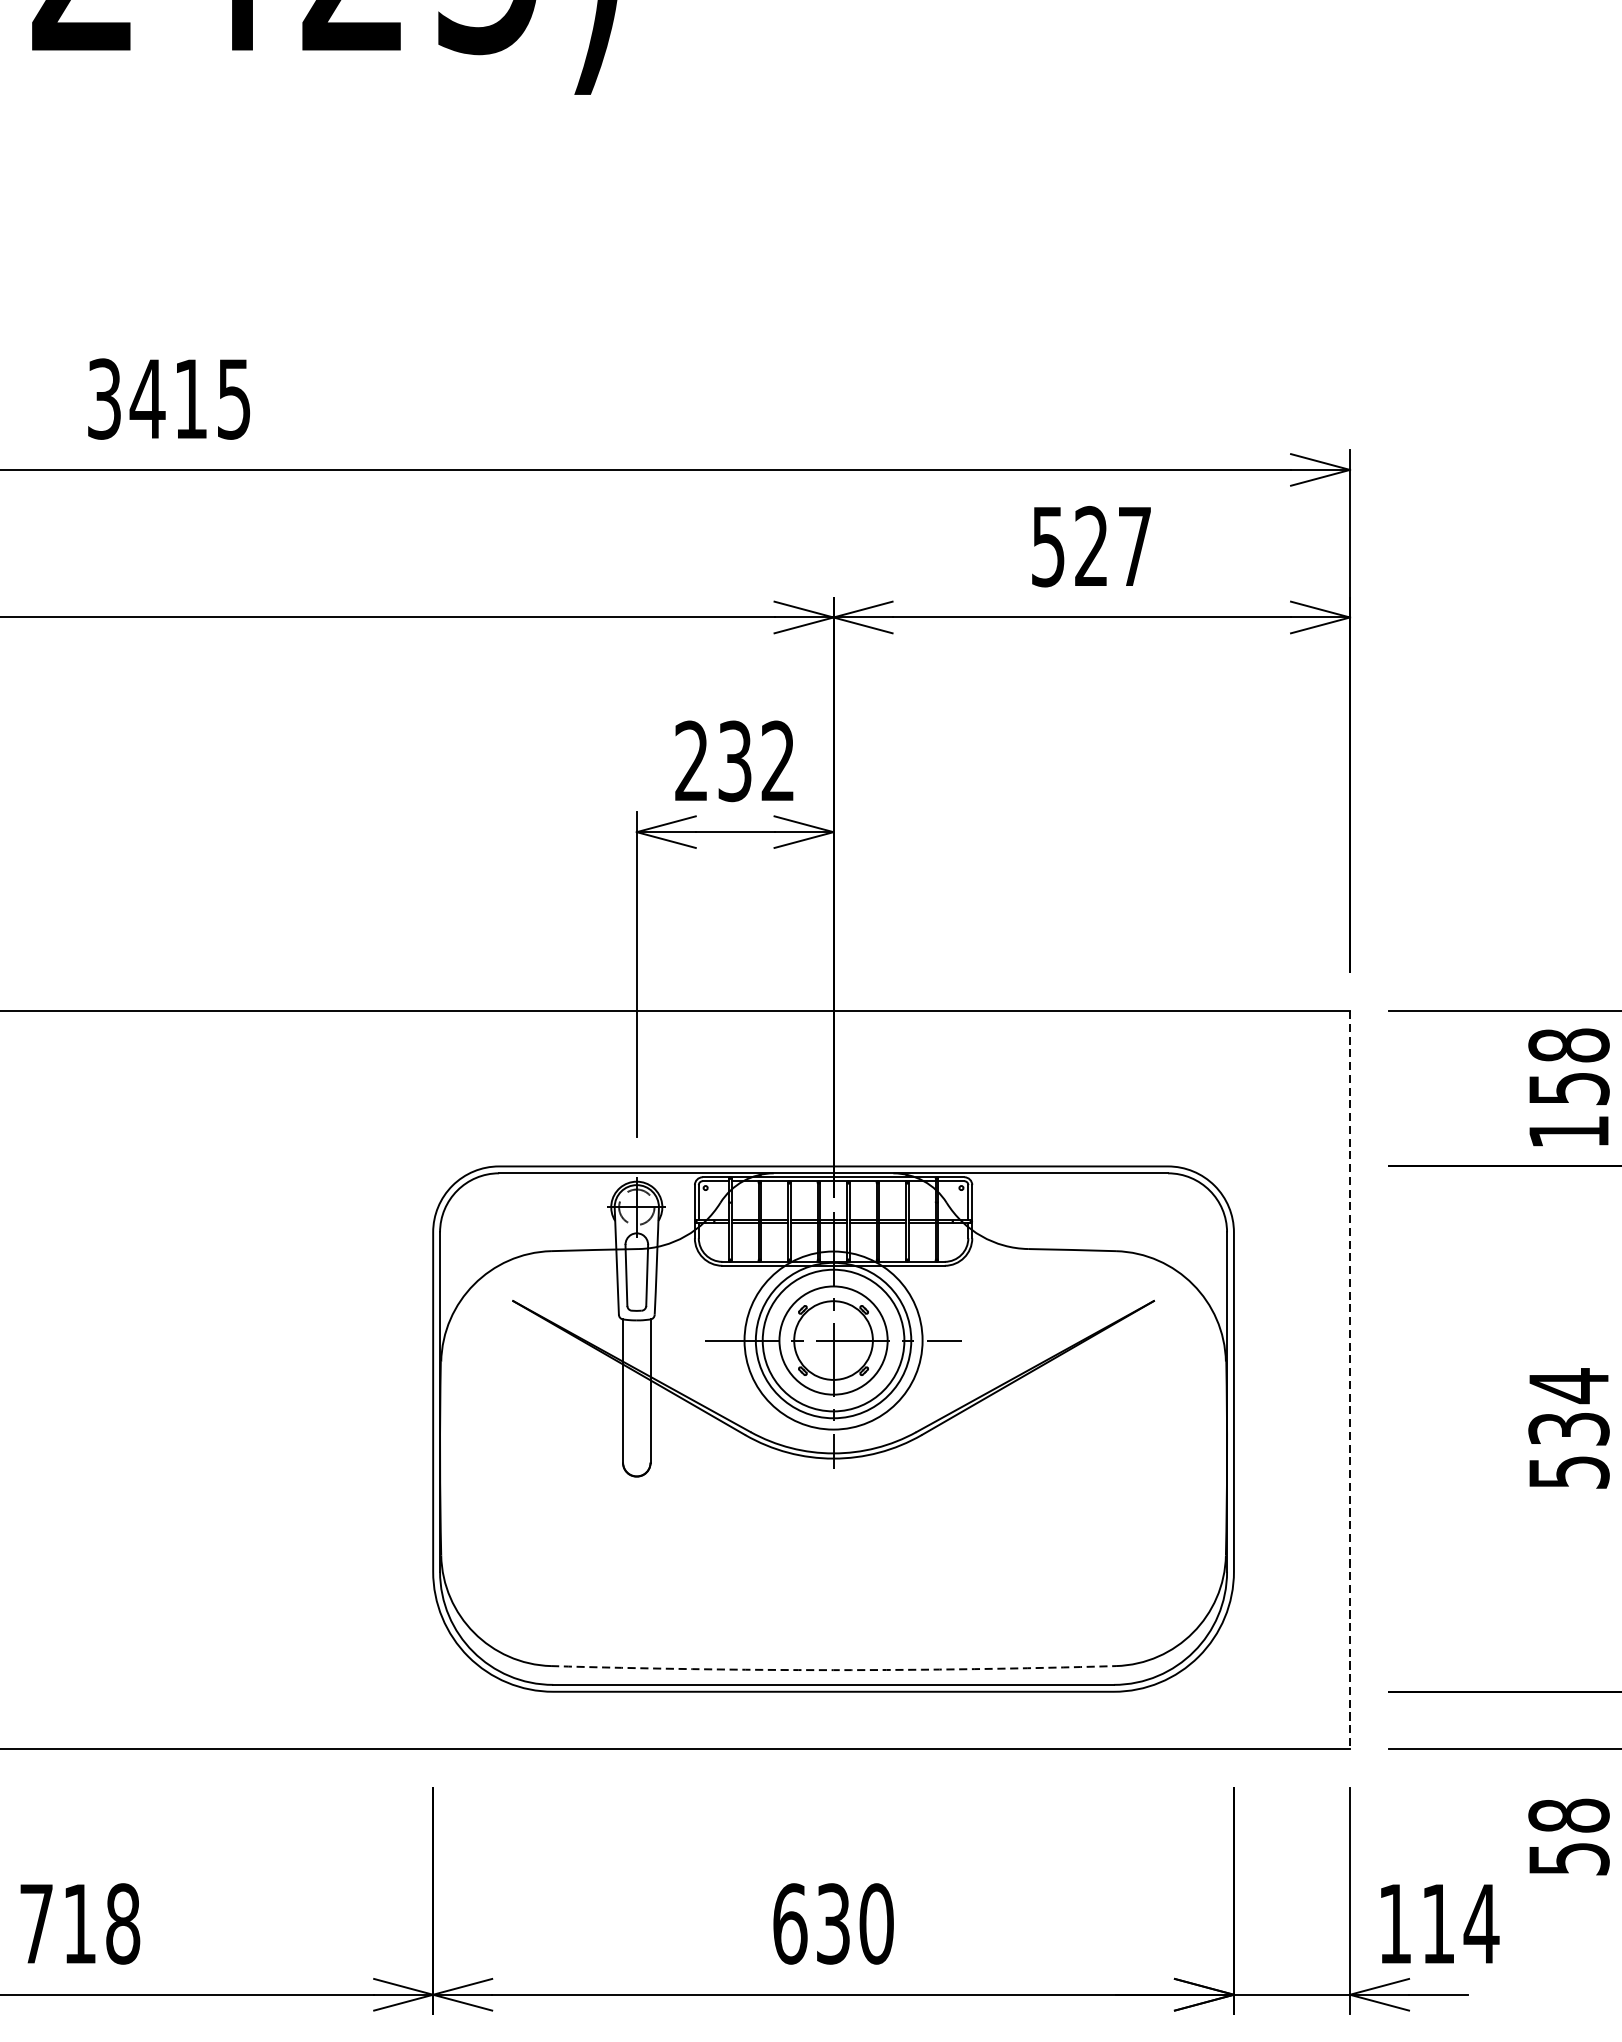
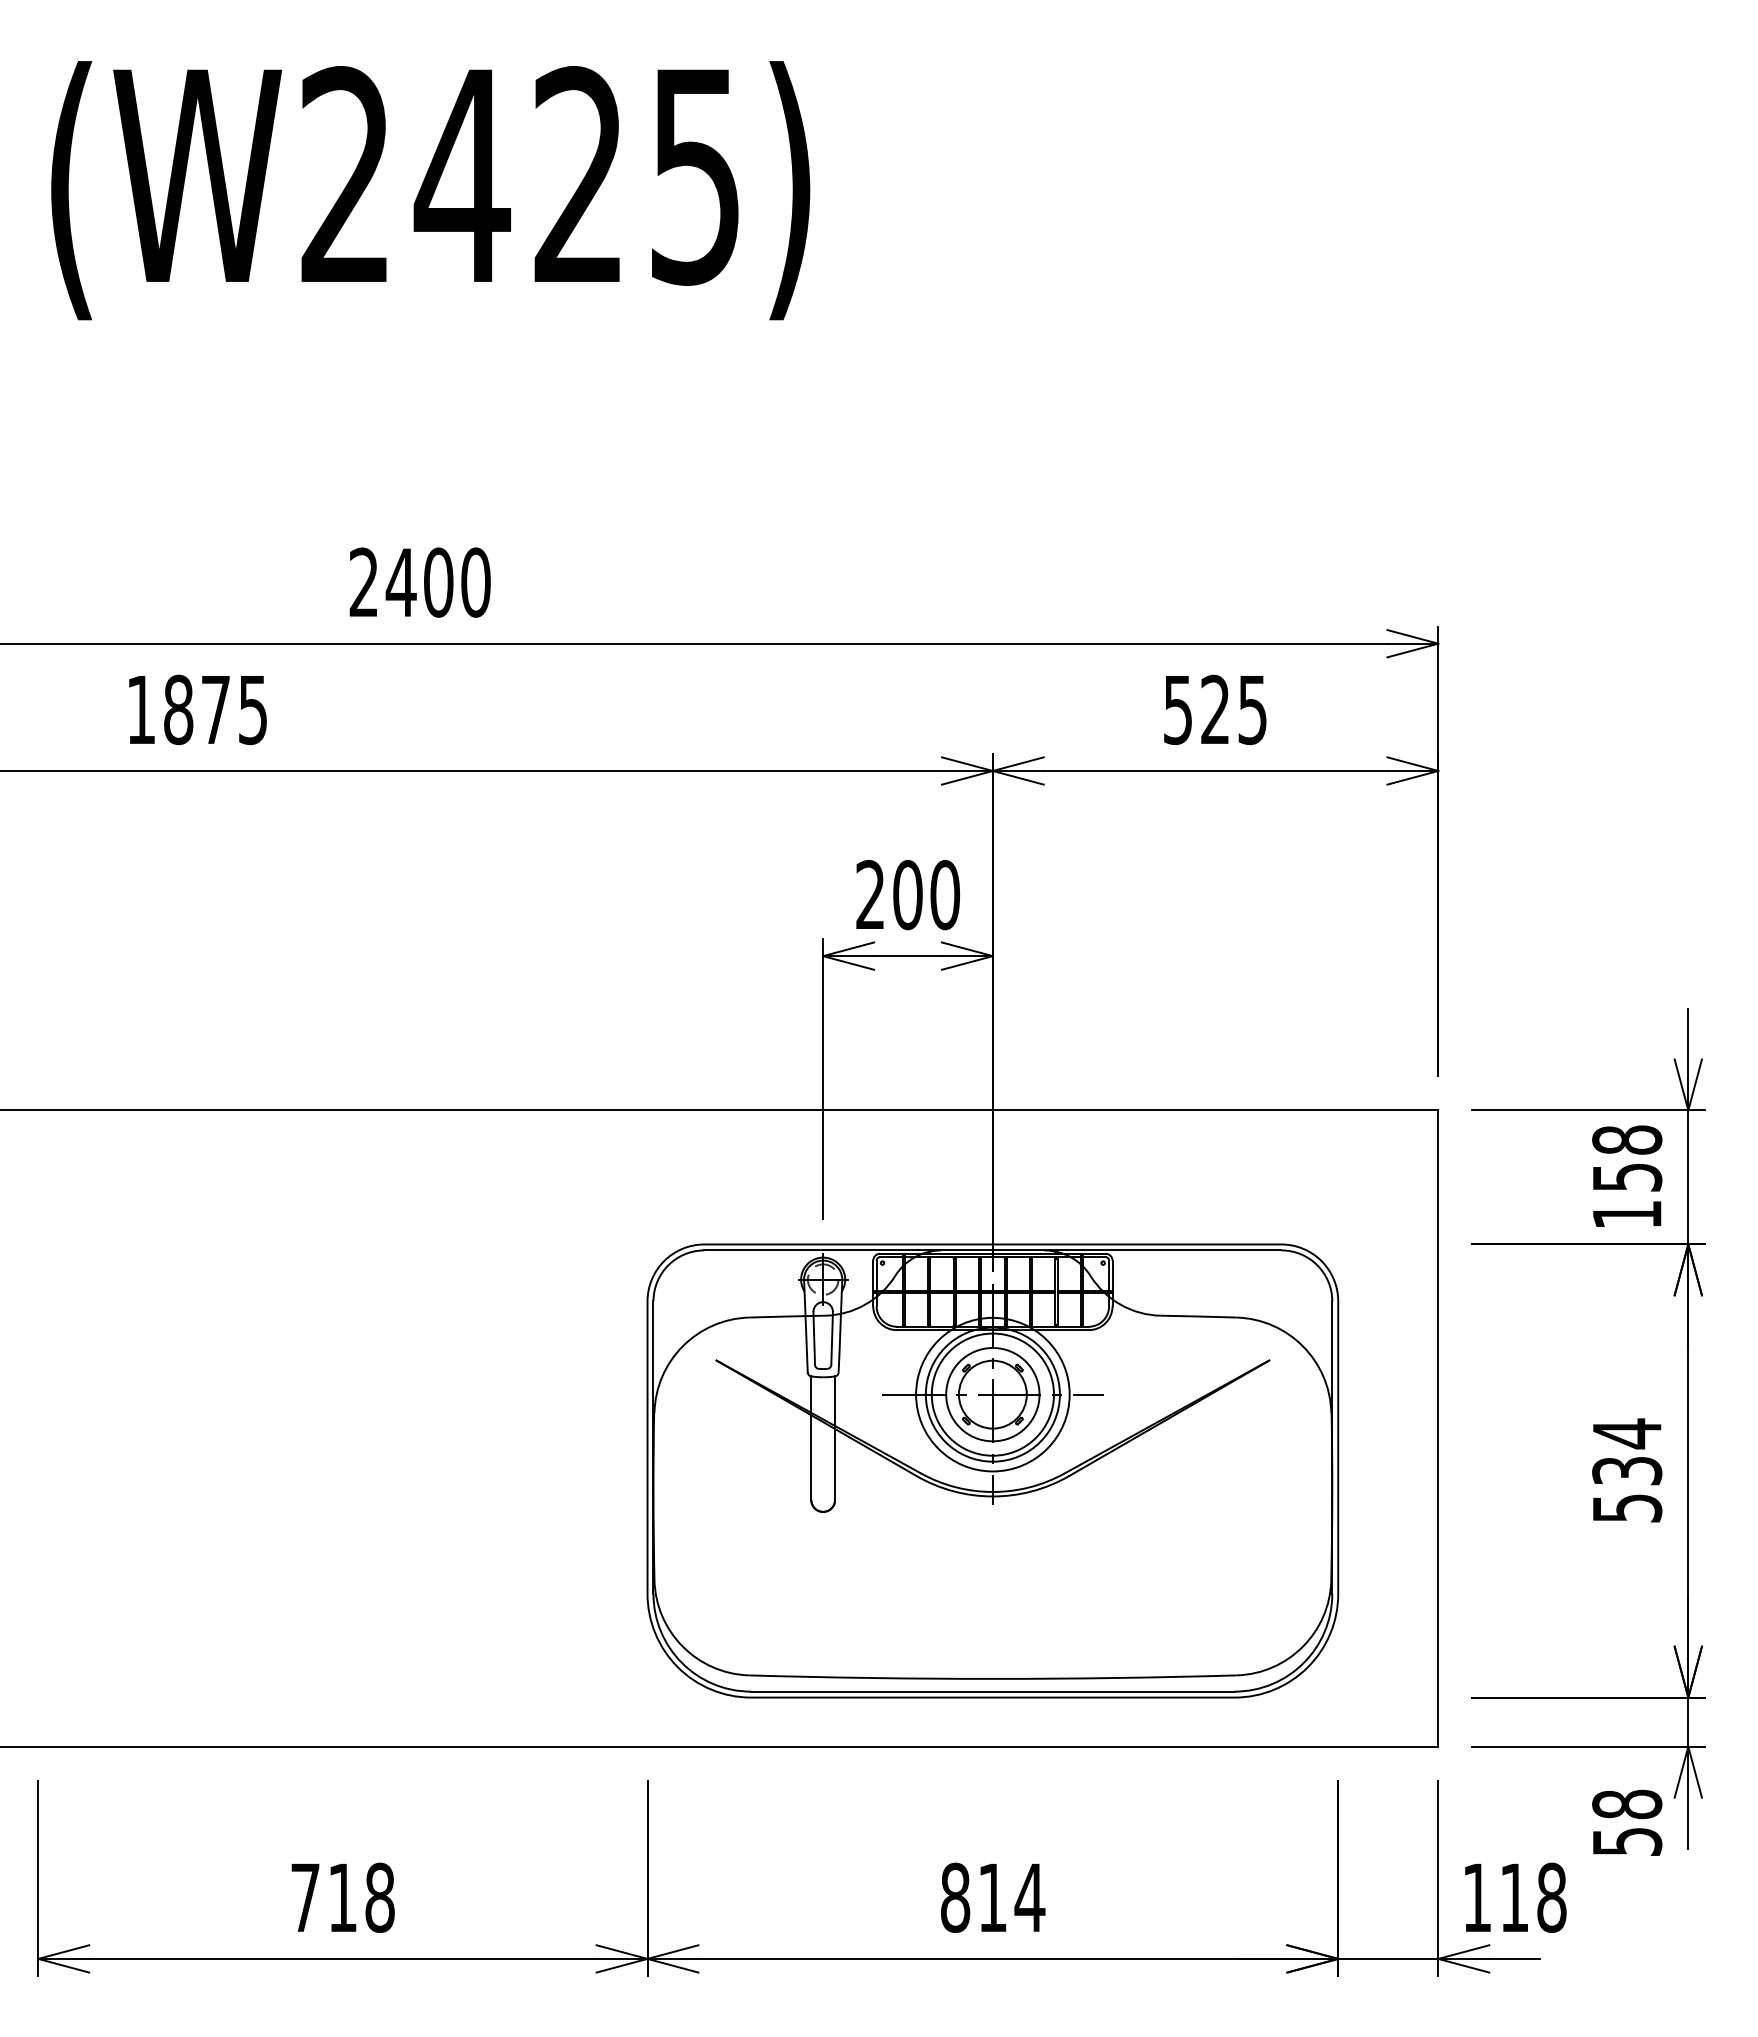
text: (168, 398) -> (419, 582), 3415 -> 2400
text: (1134, 547) -> (1252, 710), 527 -> 525
text: (756, 760) -> (926, 894), 232 -> 200
line: (1350, 1380) -> (1438, 1429), dashed -> solid
arc: (833, 1669) -> (992, 1678), dashed -> solid
text: (834, 1923) -> (993, 1897), 630 -> 814
text: (1481, 1923) -> (1551, 1897), 114 -> 118

